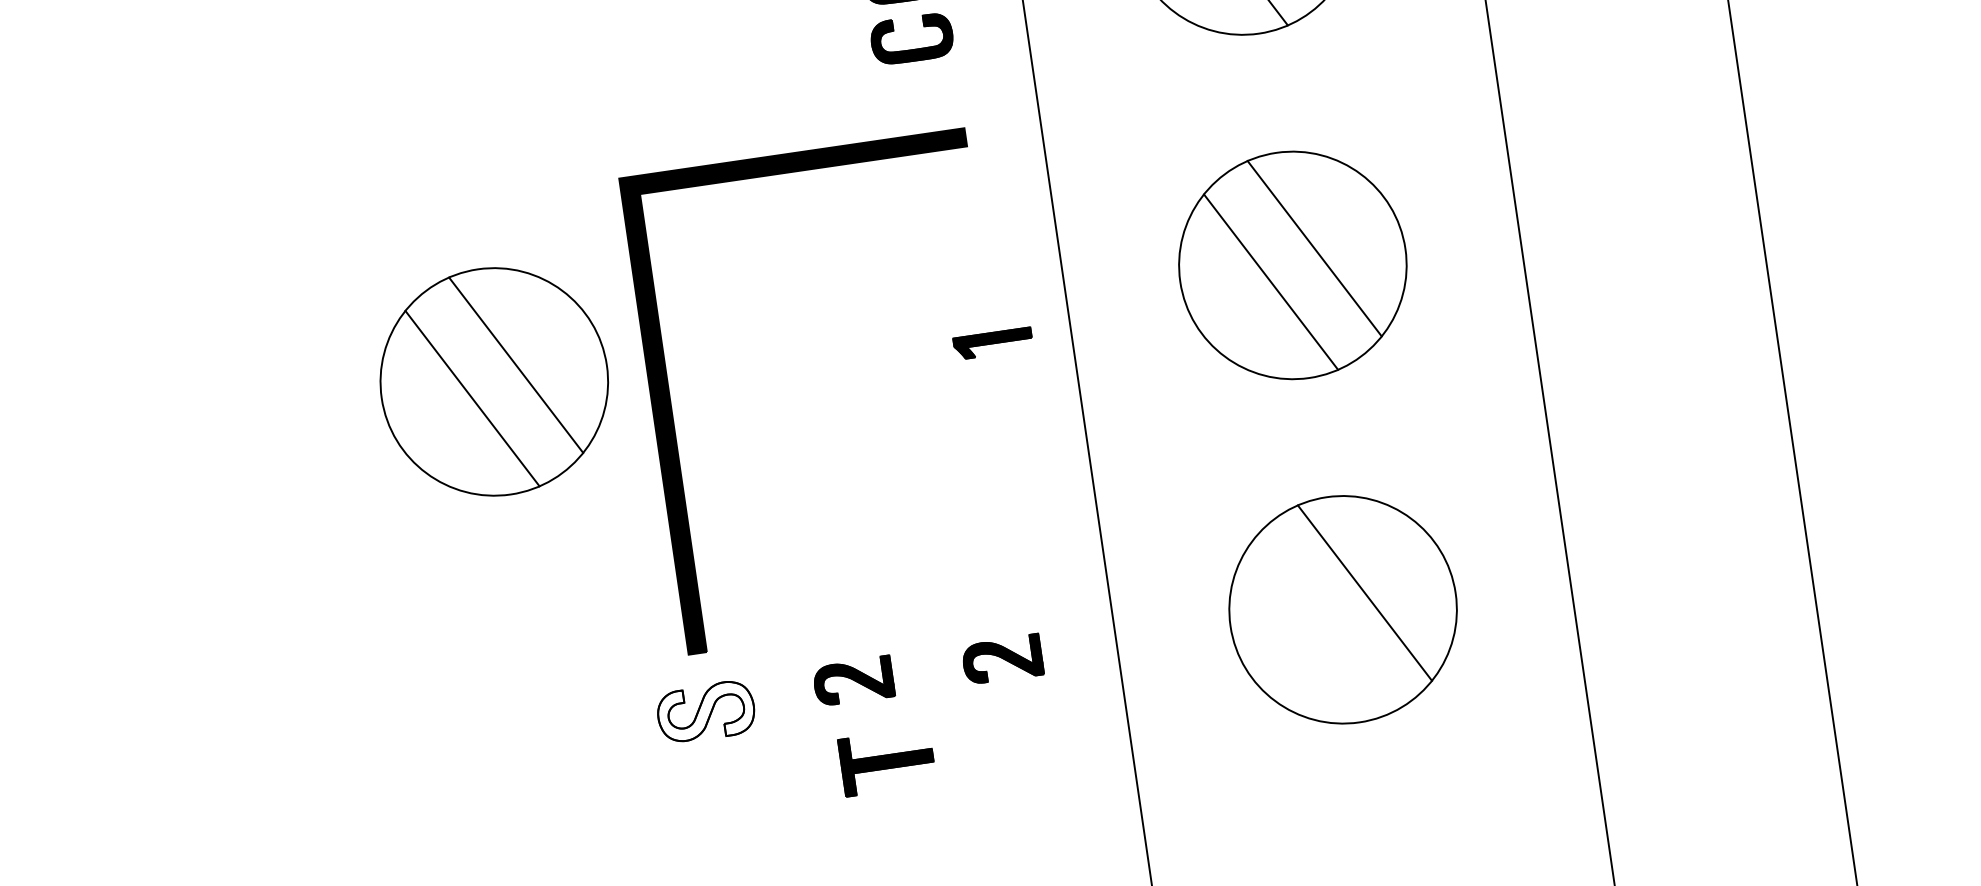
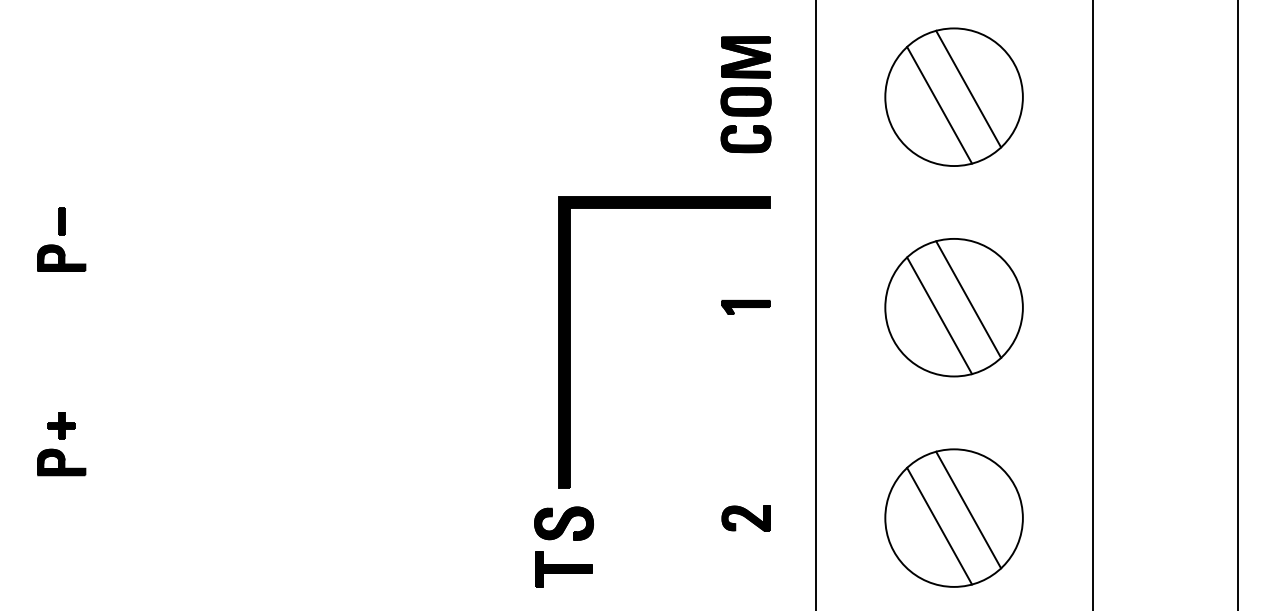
part: (992, 344) -> (745, 307), moved
part: (493, 381) -> (465, 307), removed
line: (1320, 625) -> (939, 525), added
part: (852, 681) -> (654, 518), removed
fill: (705, 711) -> (563, 523), added
part: (886, 762) -> (563, 569), moved

